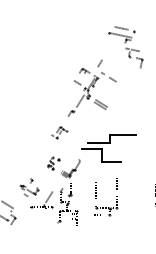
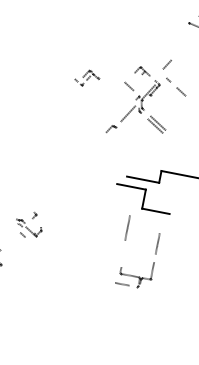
part: (59, 132) -> (87, 77), moved
part: (55, 190) -> (66, 236), removed
part: (95, 190) -> (127, 228), moved

